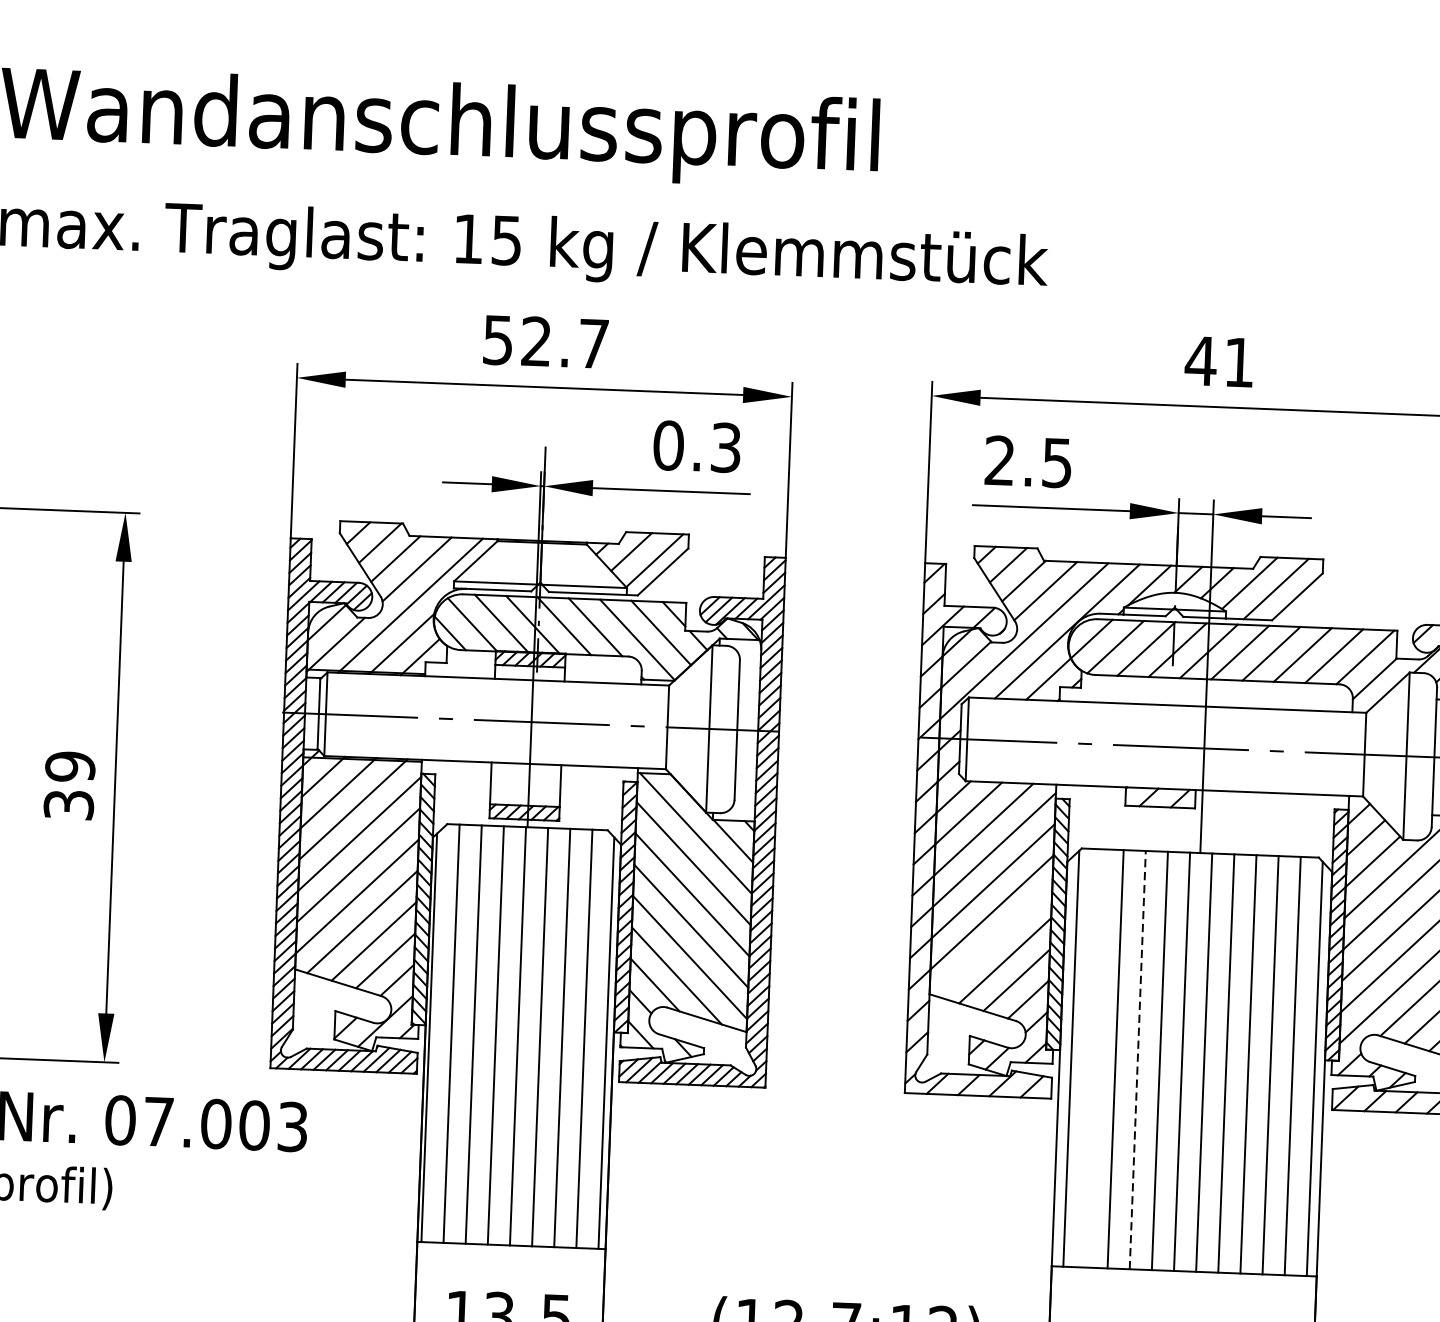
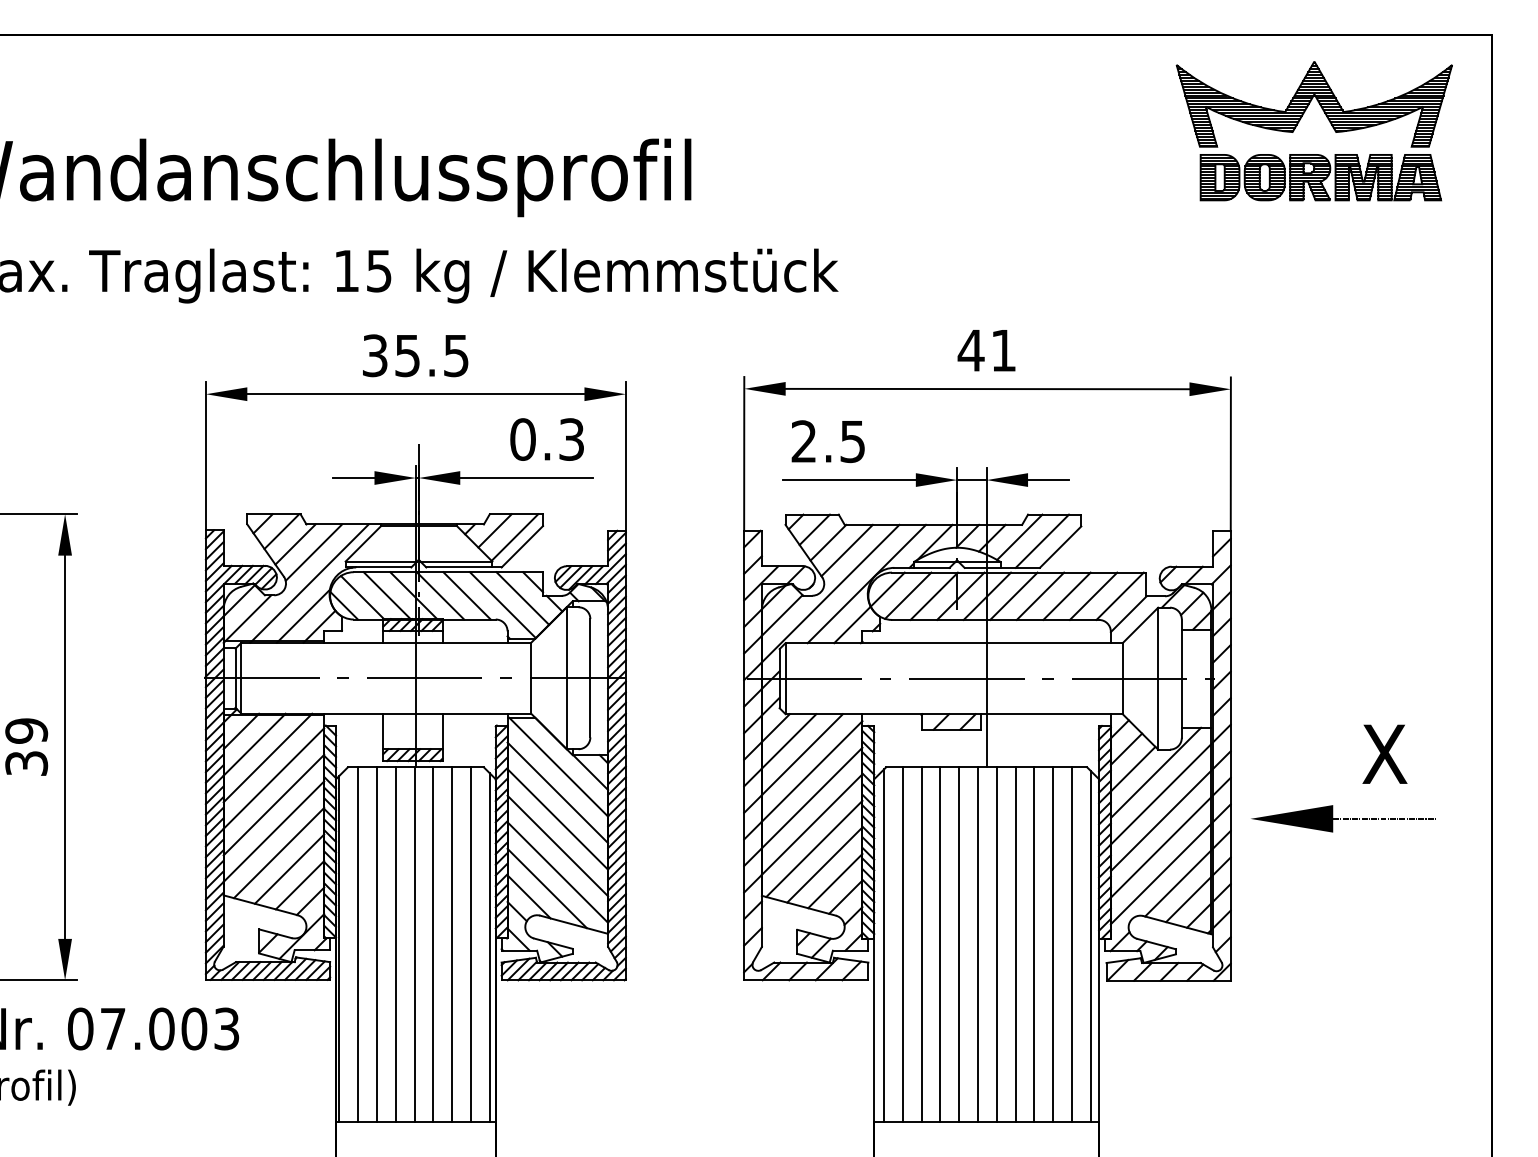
text: (545, 341) -> (415, 355), 52.7 -> 35.5
line: (993, 940) -> (814, 848), added
line: (1093, 1058) -> (902, 944), added
line: (1137, 1059) -> (940, 944), dashed -> solid

